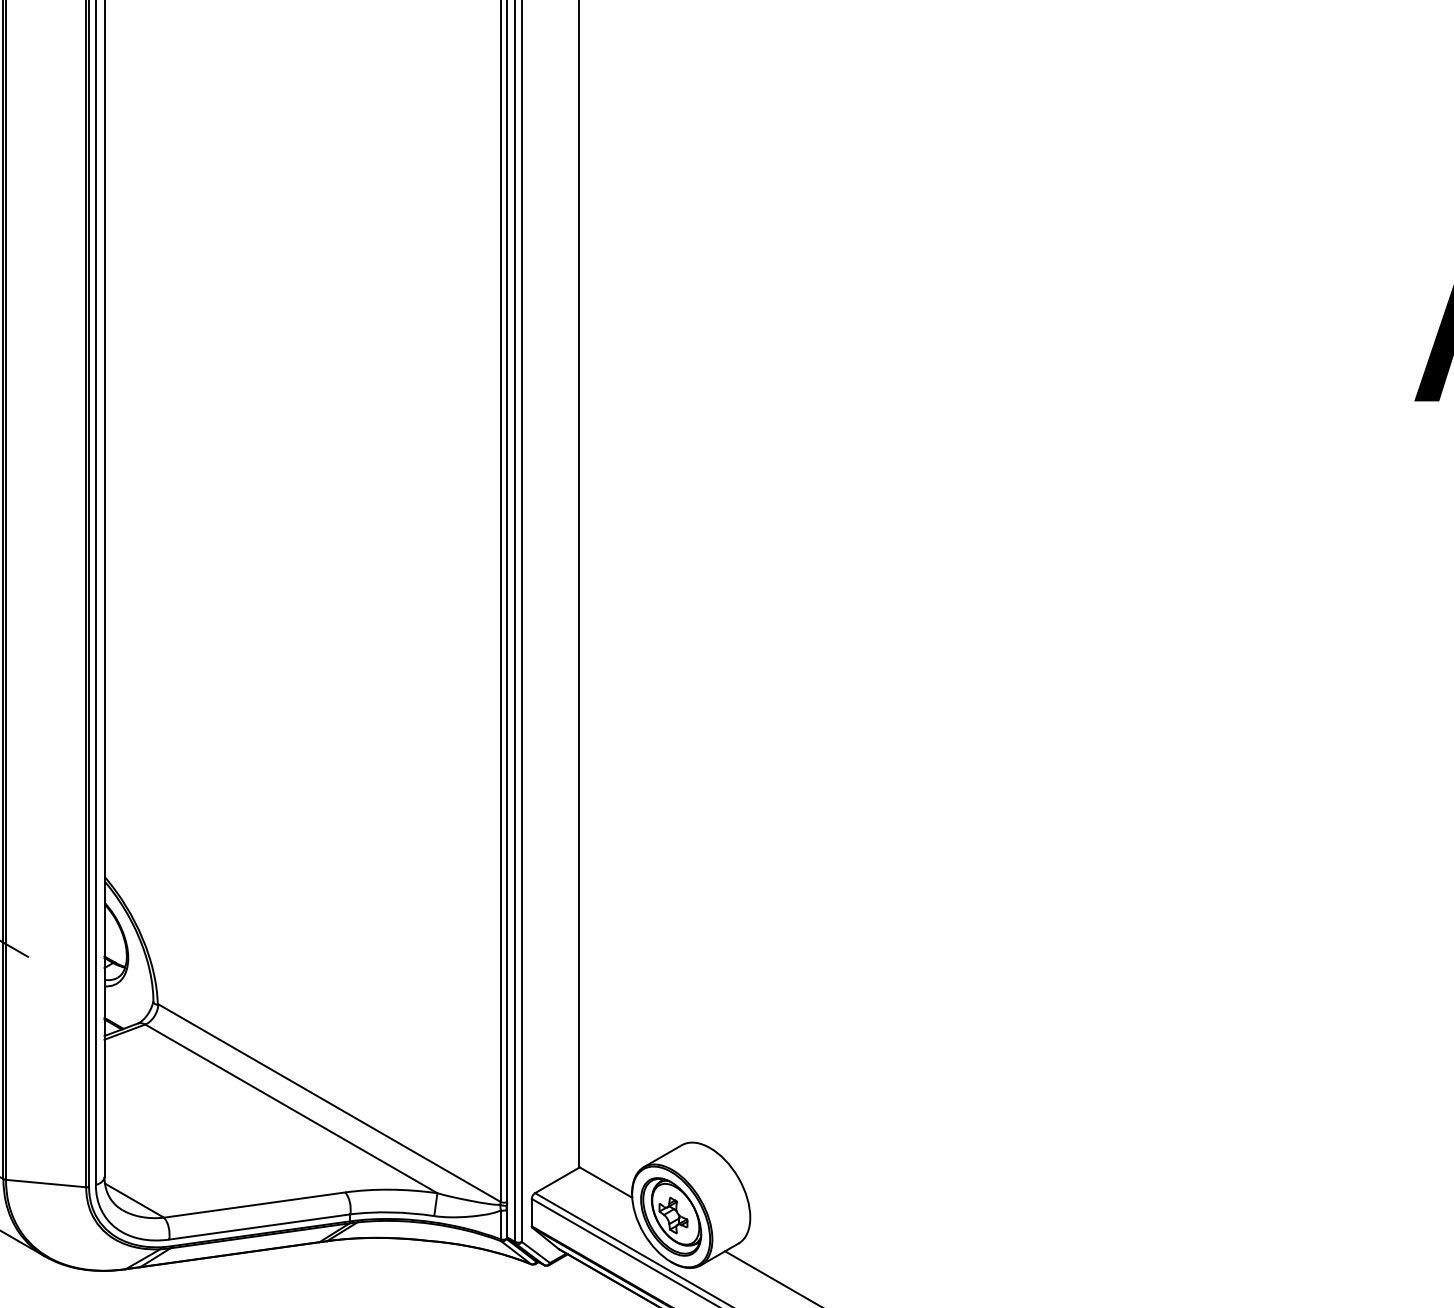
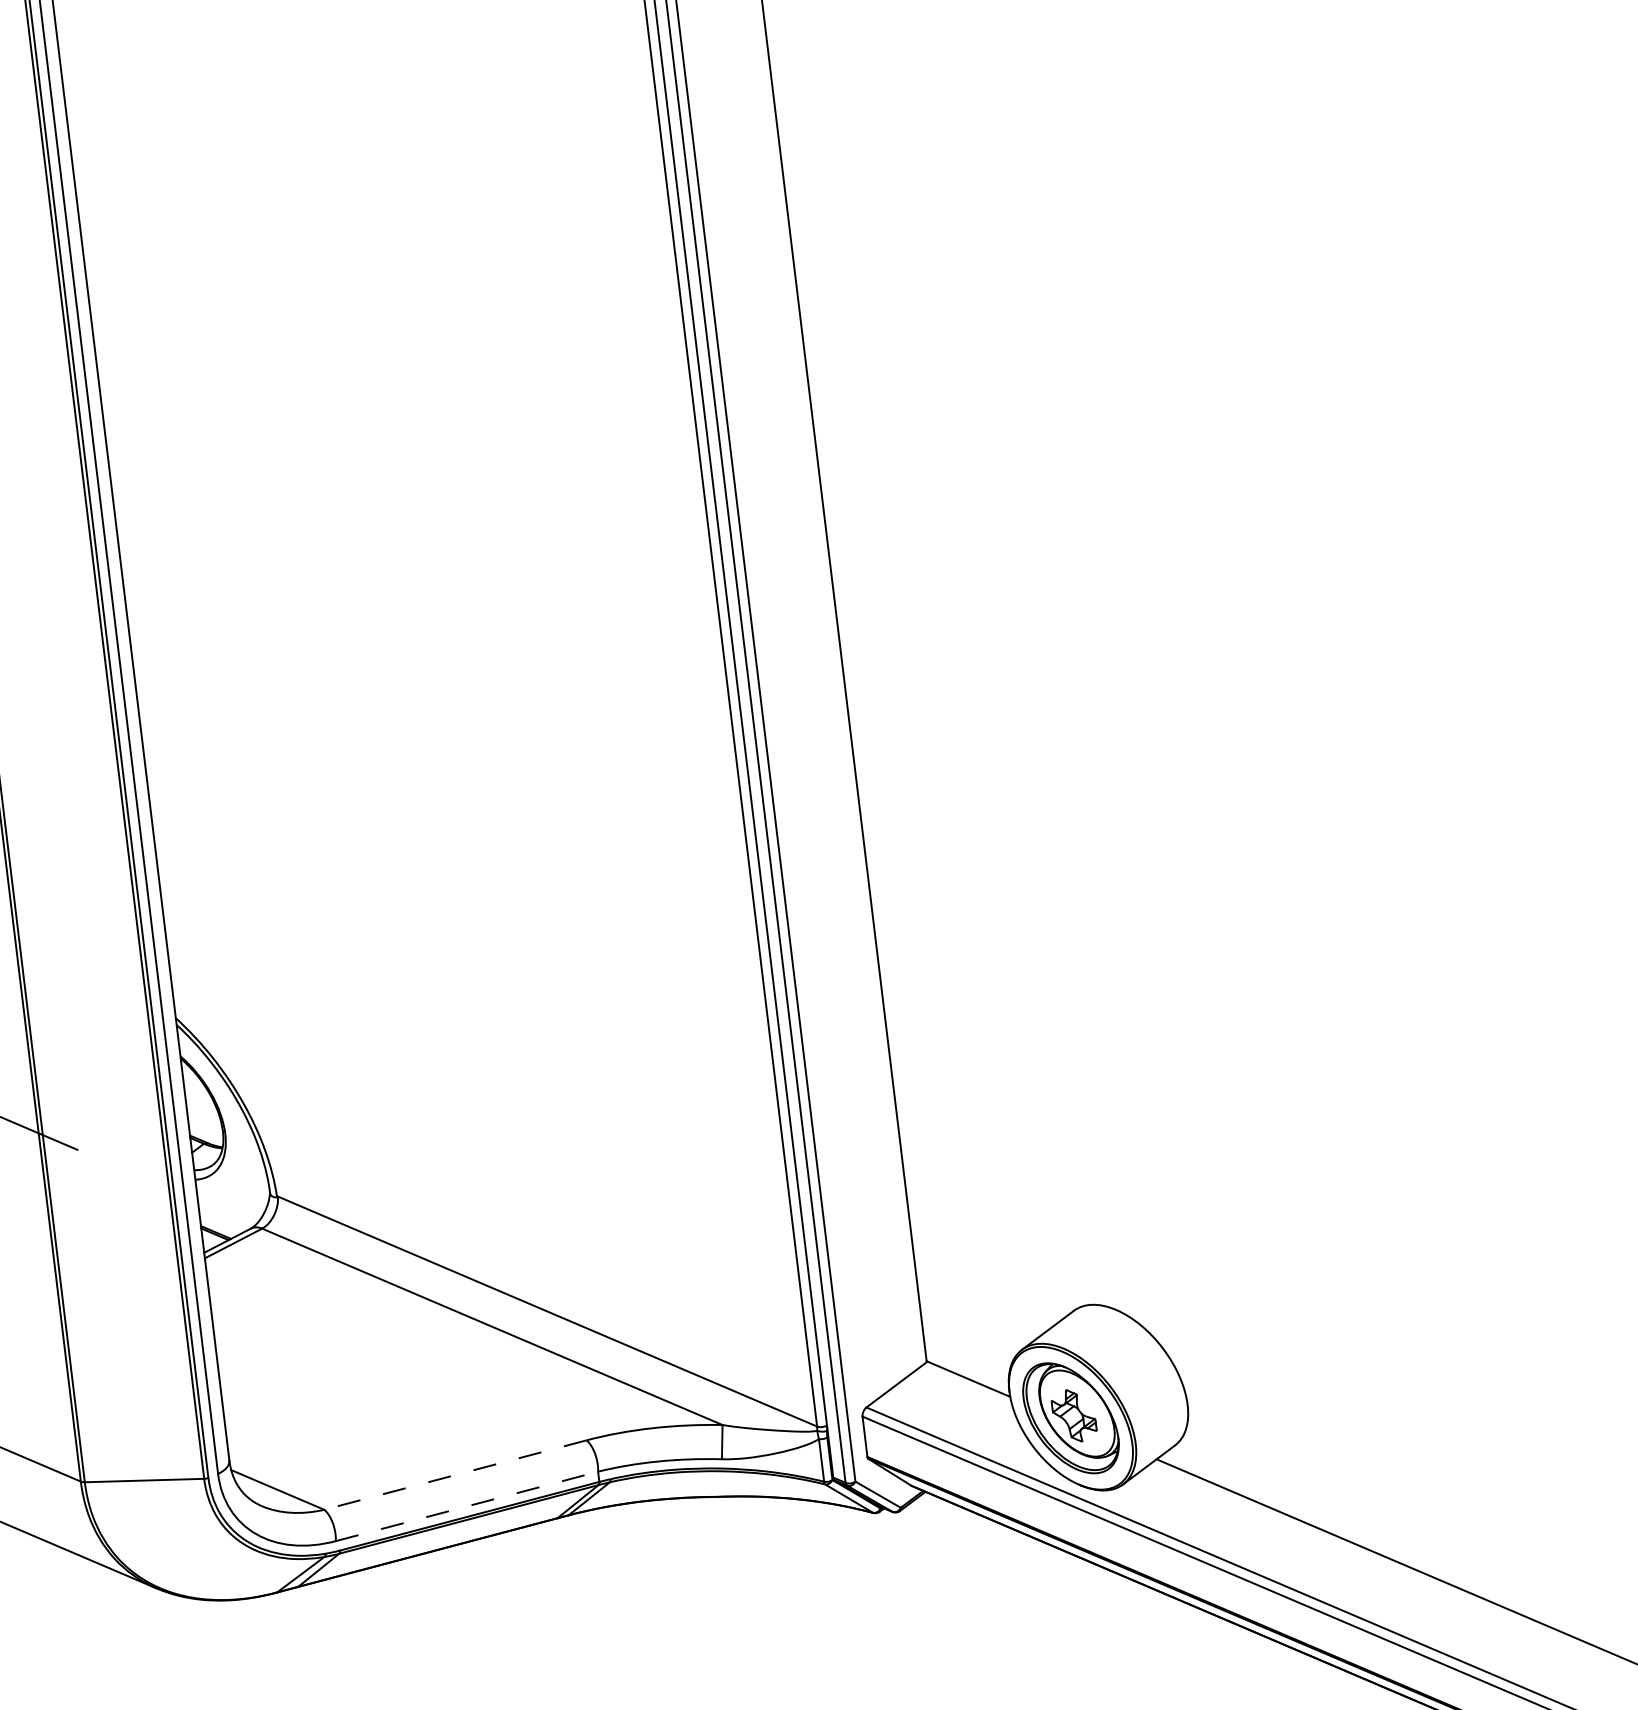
line: (254, 1205) -> (455, 1475), solid -> dashed
line: (260, 1226) -> (467, 1505), solid -> dashed

